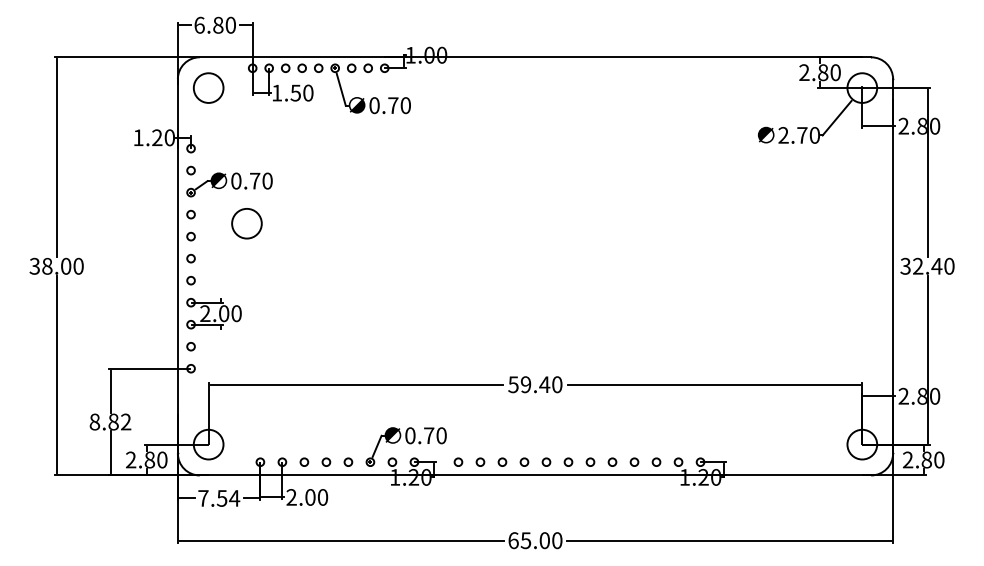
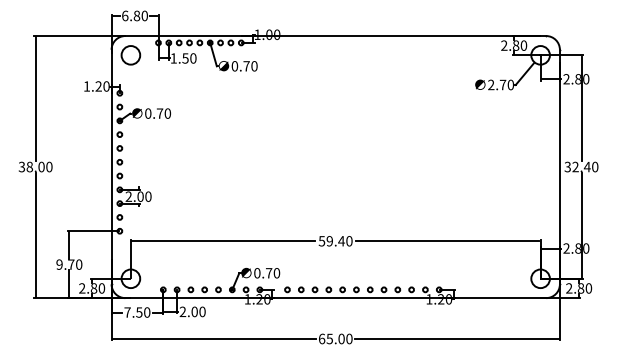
circle: (246, 223) -> (154, 140), removed
text: (110, 421) -> (69, 264), 8.82 -> 9.70
text: (233, 498) -> (146, 312), 7.54 -> 7.50

